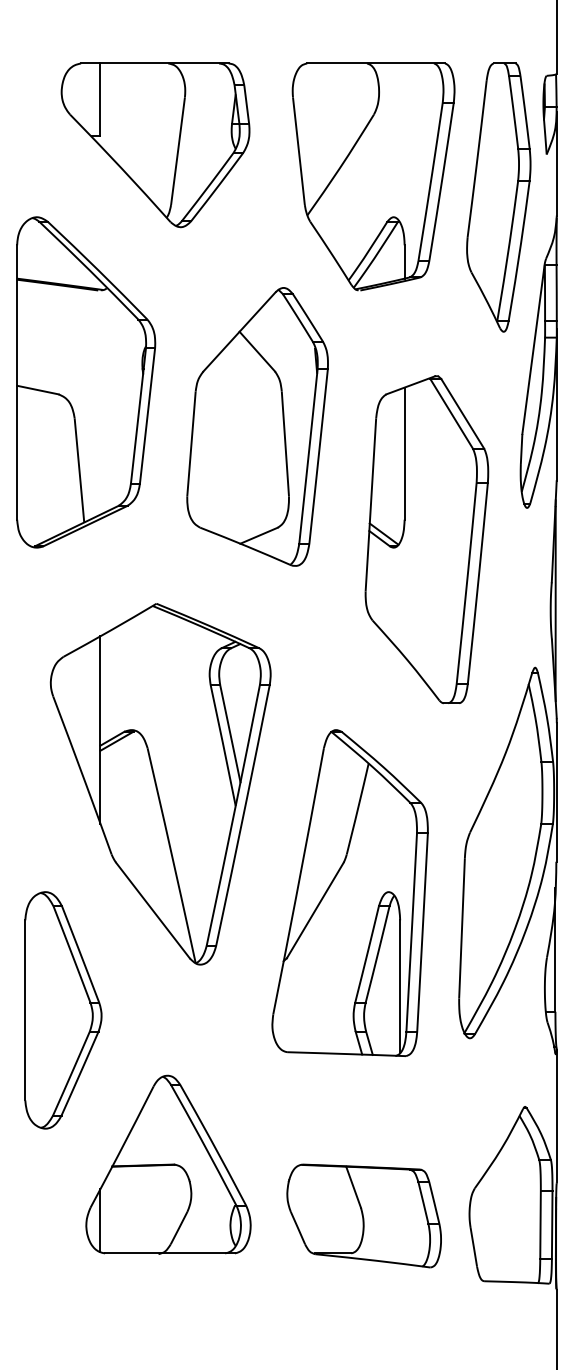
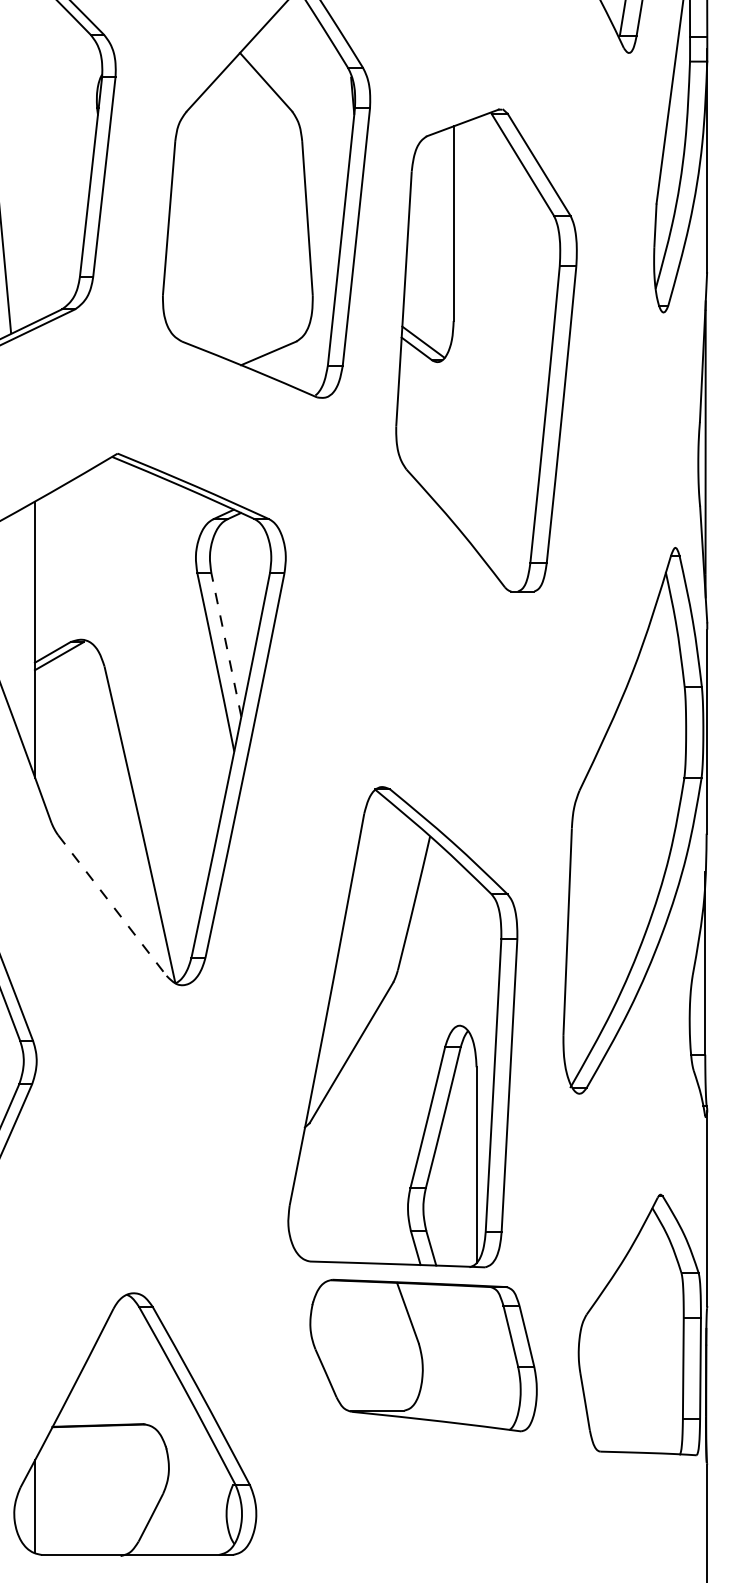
part: (426, 539) -> (485, 350), moved
line: (230, 733) -> (226, 644), solid -> dashed
part: (349, 892) -> (401, 1026), moved
line: (153, 910) -> (113, 905), solid -> dashed
part: (168, 1164) -> (135, 1424), moved

